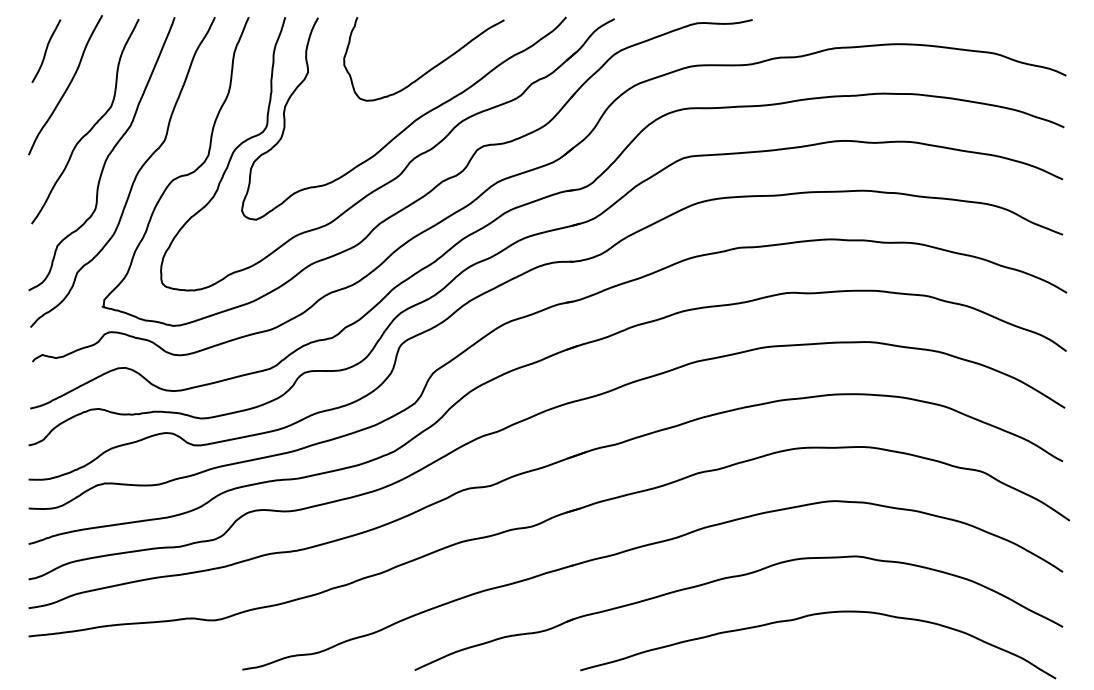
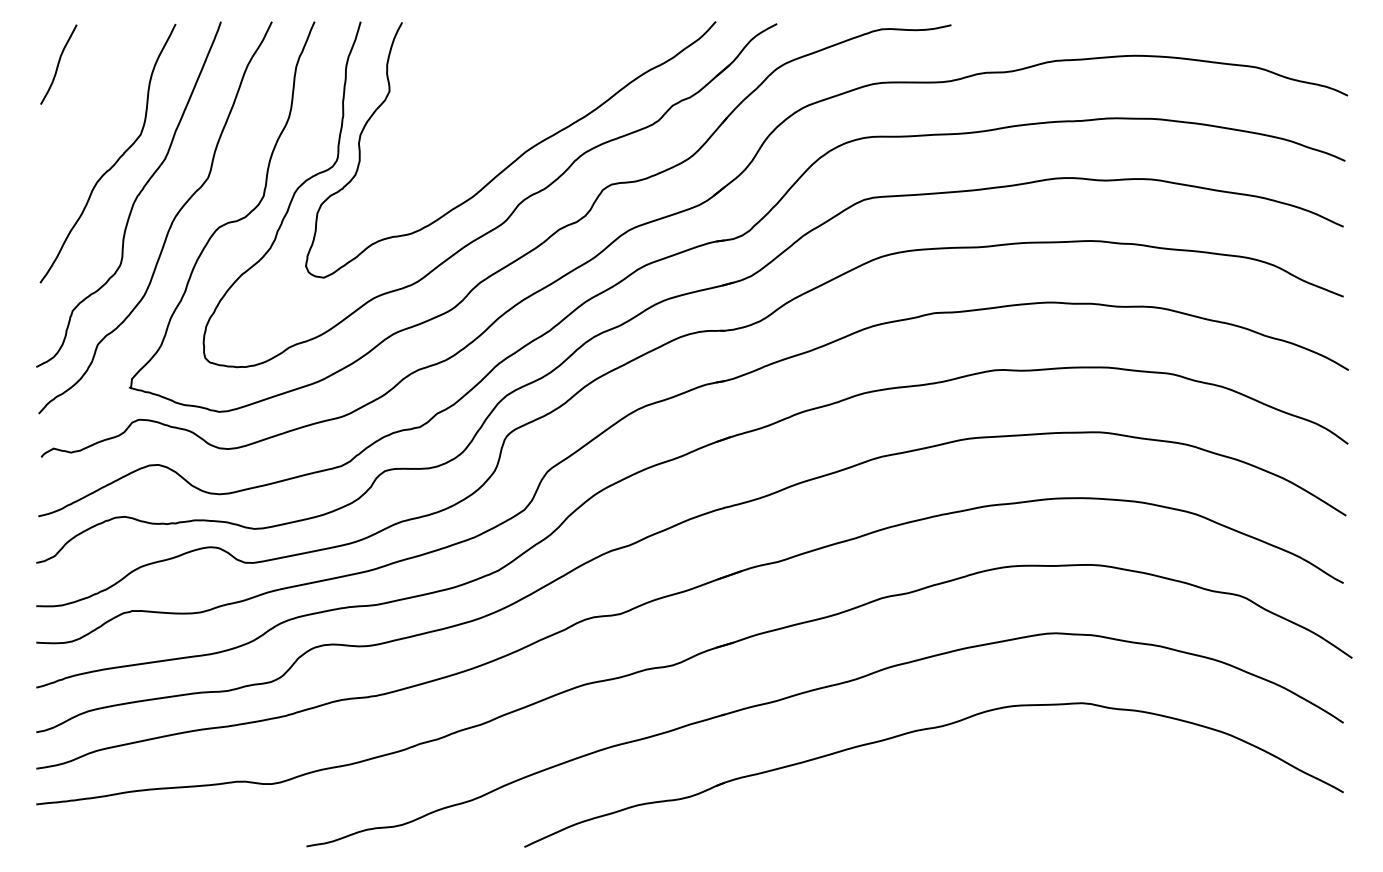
curve: (429, 69) -> (543, 87), removed
curve: (67, 86) -> (85, 109), removed
curve: (811, 615) -> (1025, 778), removed

